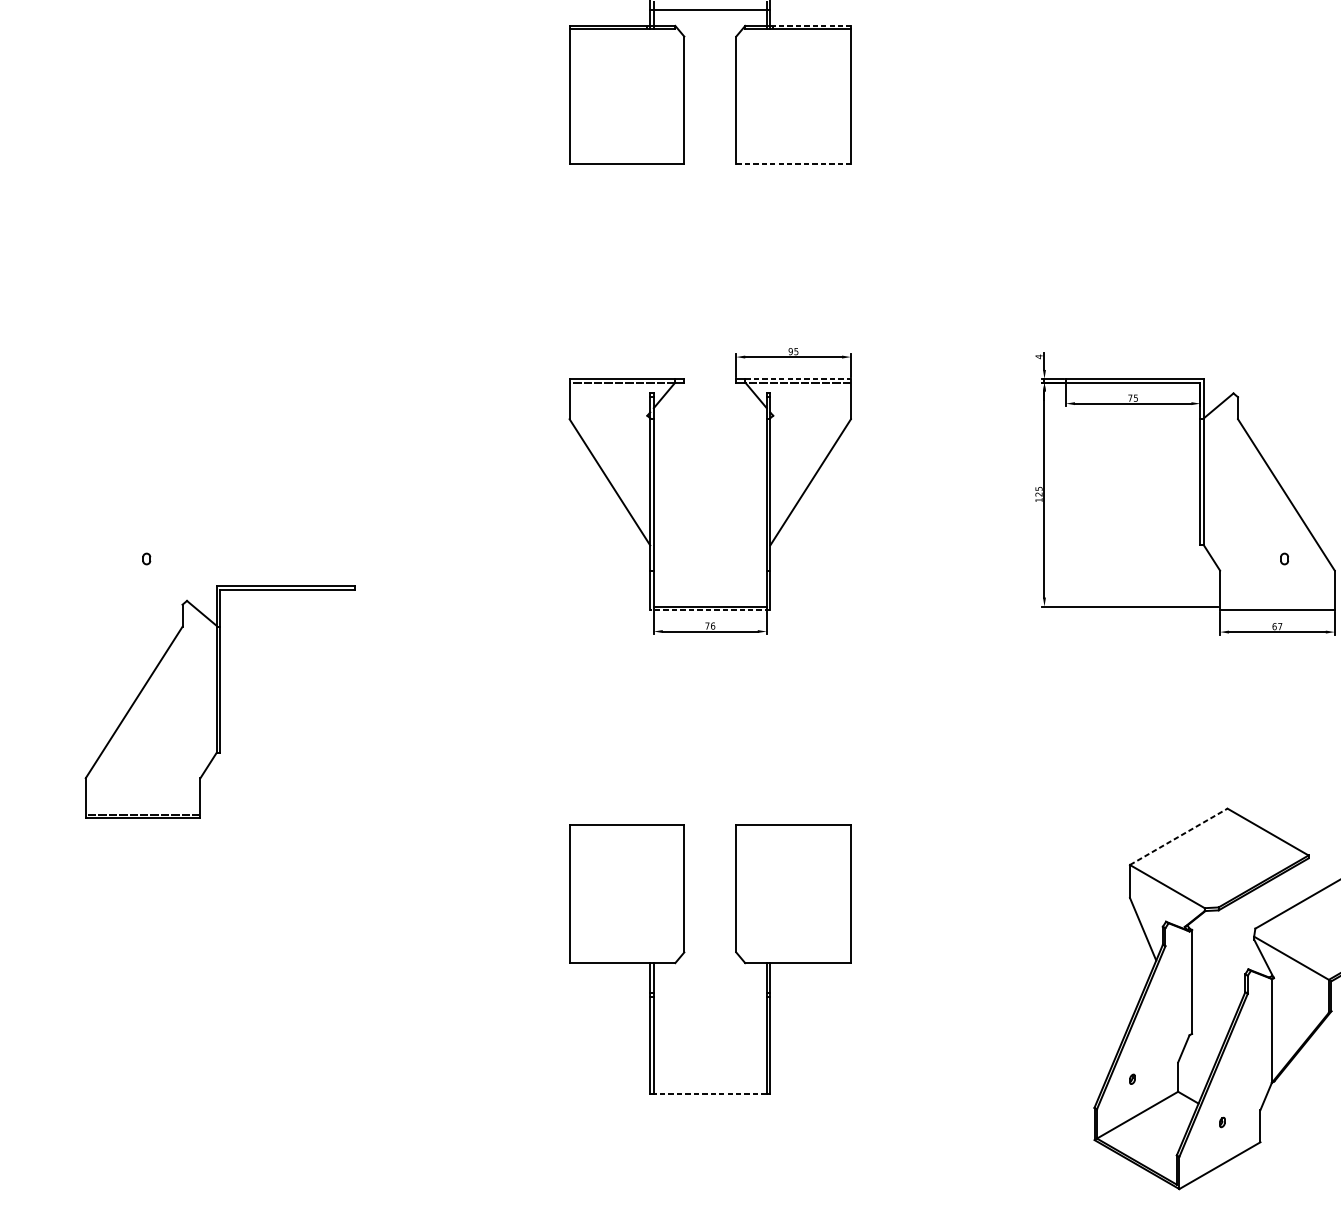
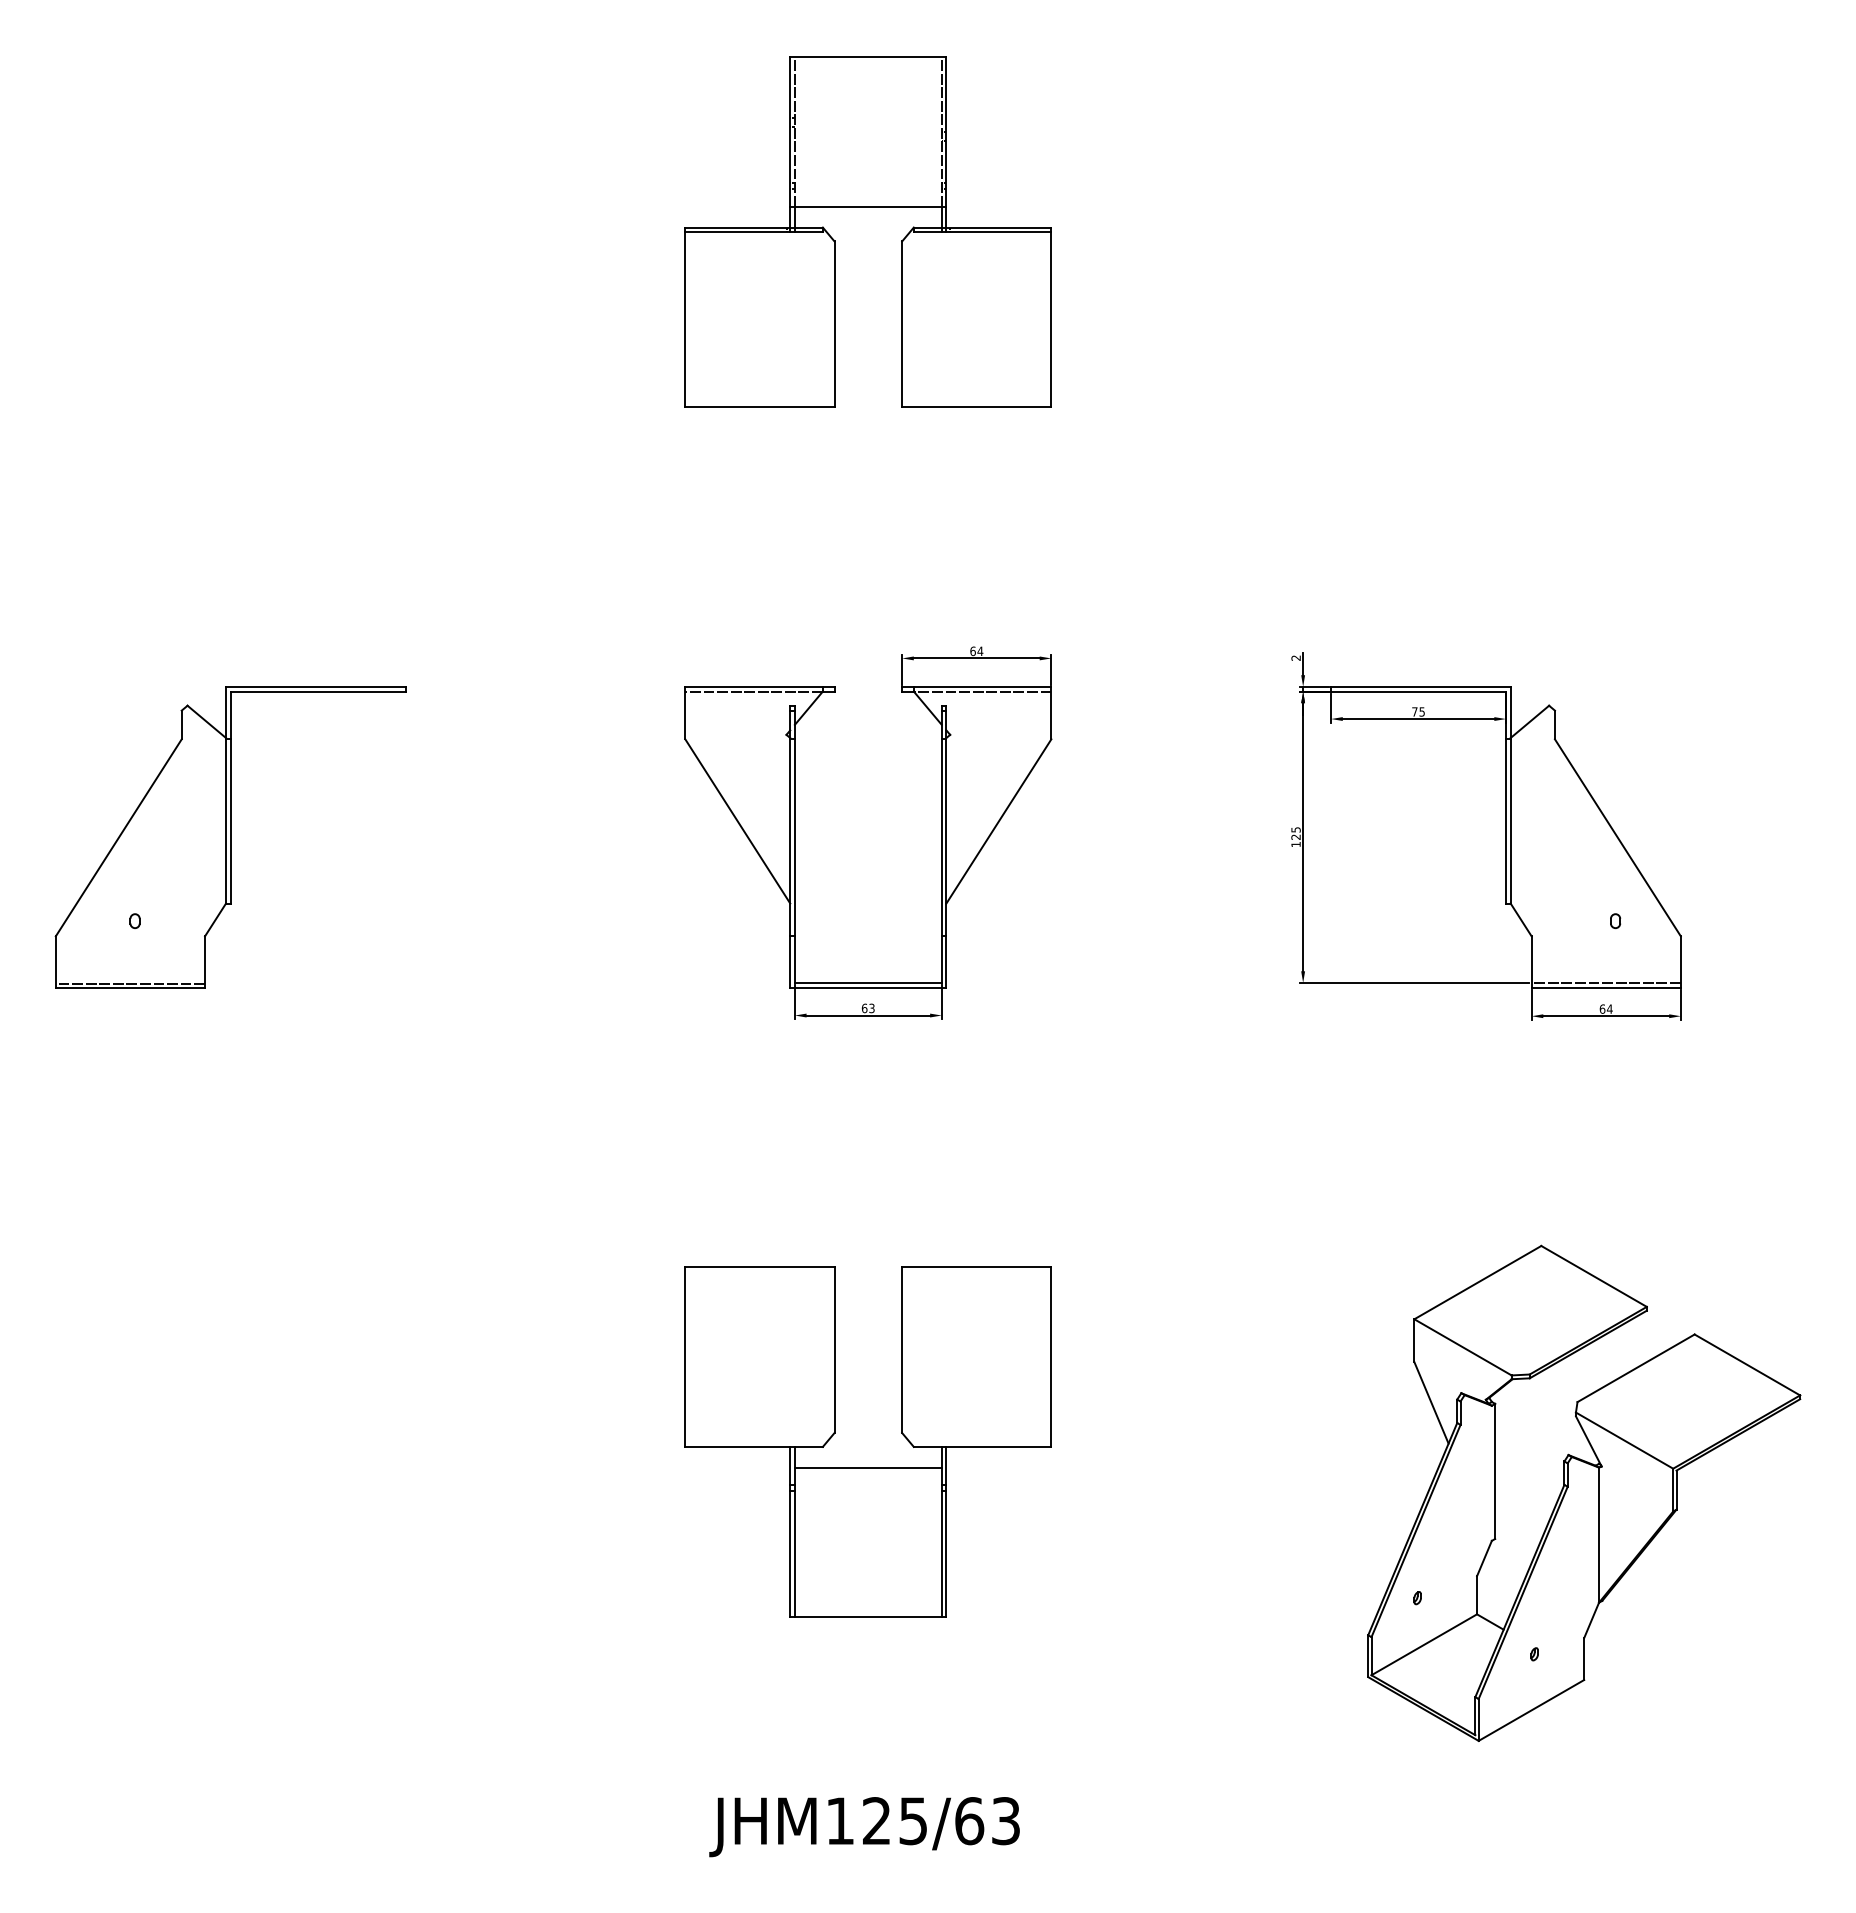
line: (811, 25) -> (999, 227), dashed -> solid
line: (793, 164) -> (976, 407), dashed -> solid
text: (793, 351) -> (976, 651), 95 -> 64
text: (1038, 357) -> (1295, 658), 4 -> 2
line: (798, 378) -> (982, 686), dashed -> solid
line: (1276, 606) -> (1605, 982), added
line: (709, 609) -> (867, 987), dashed -> solid
text: (709, 626) -> (867, 1008), 76 -> 63
text: (1279, 626) -> (1609, 1008), 67 -> 64
part: (220, 702) -> (230, 837), moved
line: (1179, 836) -> (1478, 1282), dashed -> solid
line: (709, 978) -> (867, 1467), added
line: (709, 1094) -> (867, 1617), dashed -> solid

